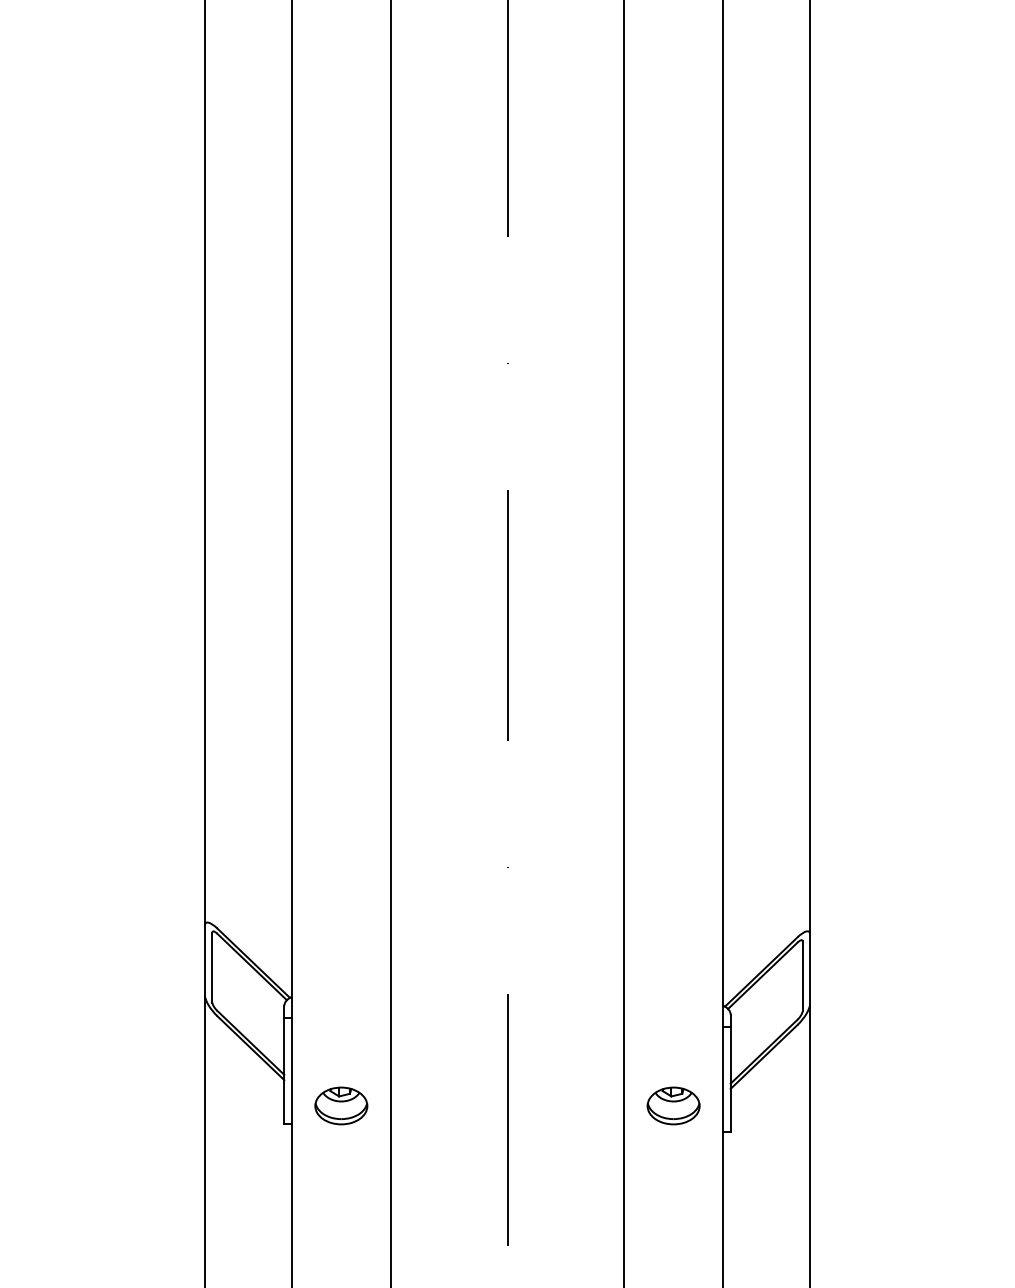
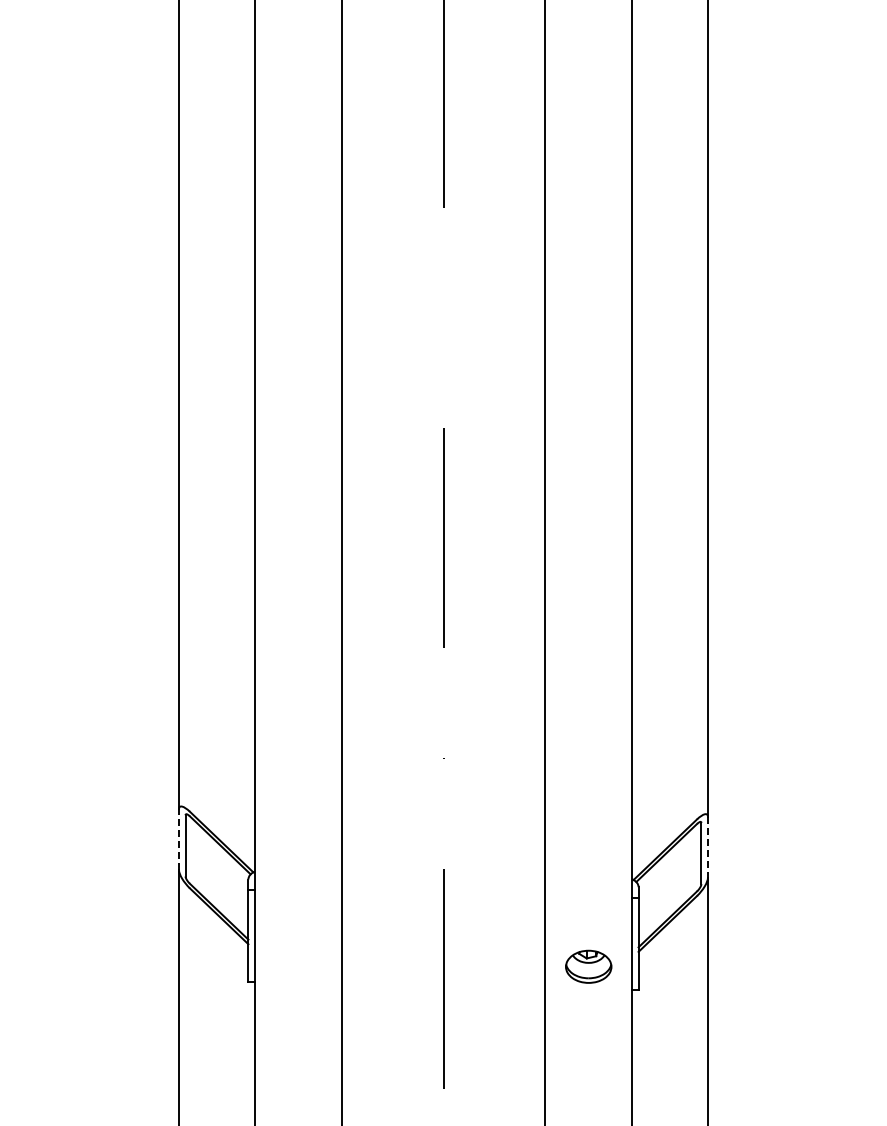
line: (205, 960) -> (179, 839), solid -> dashed
line: (809, 969) -> (707, 847), solid -> dashed
part: (340, 1105) -> (297, 966), removed

